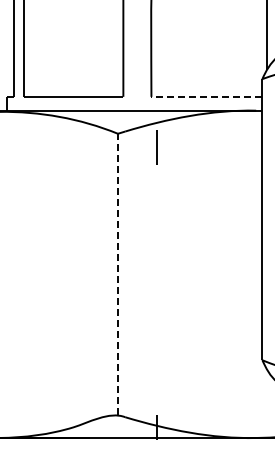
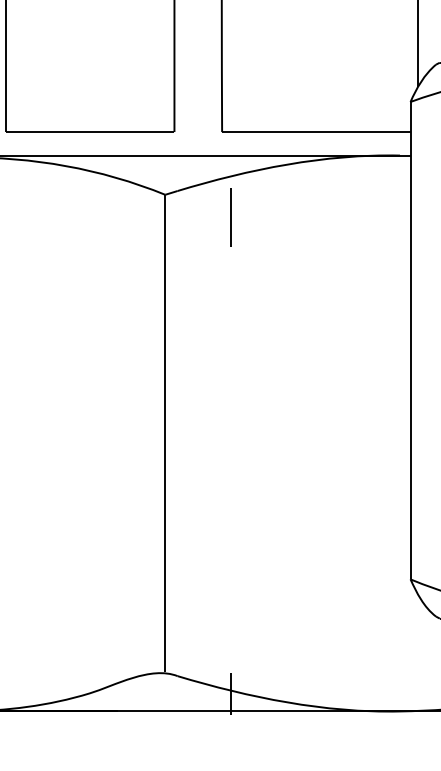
line: (206, 96) -> (315, 131), dashed -> solid
line: (117, 274) -> (164, 433), dashed -> solid

